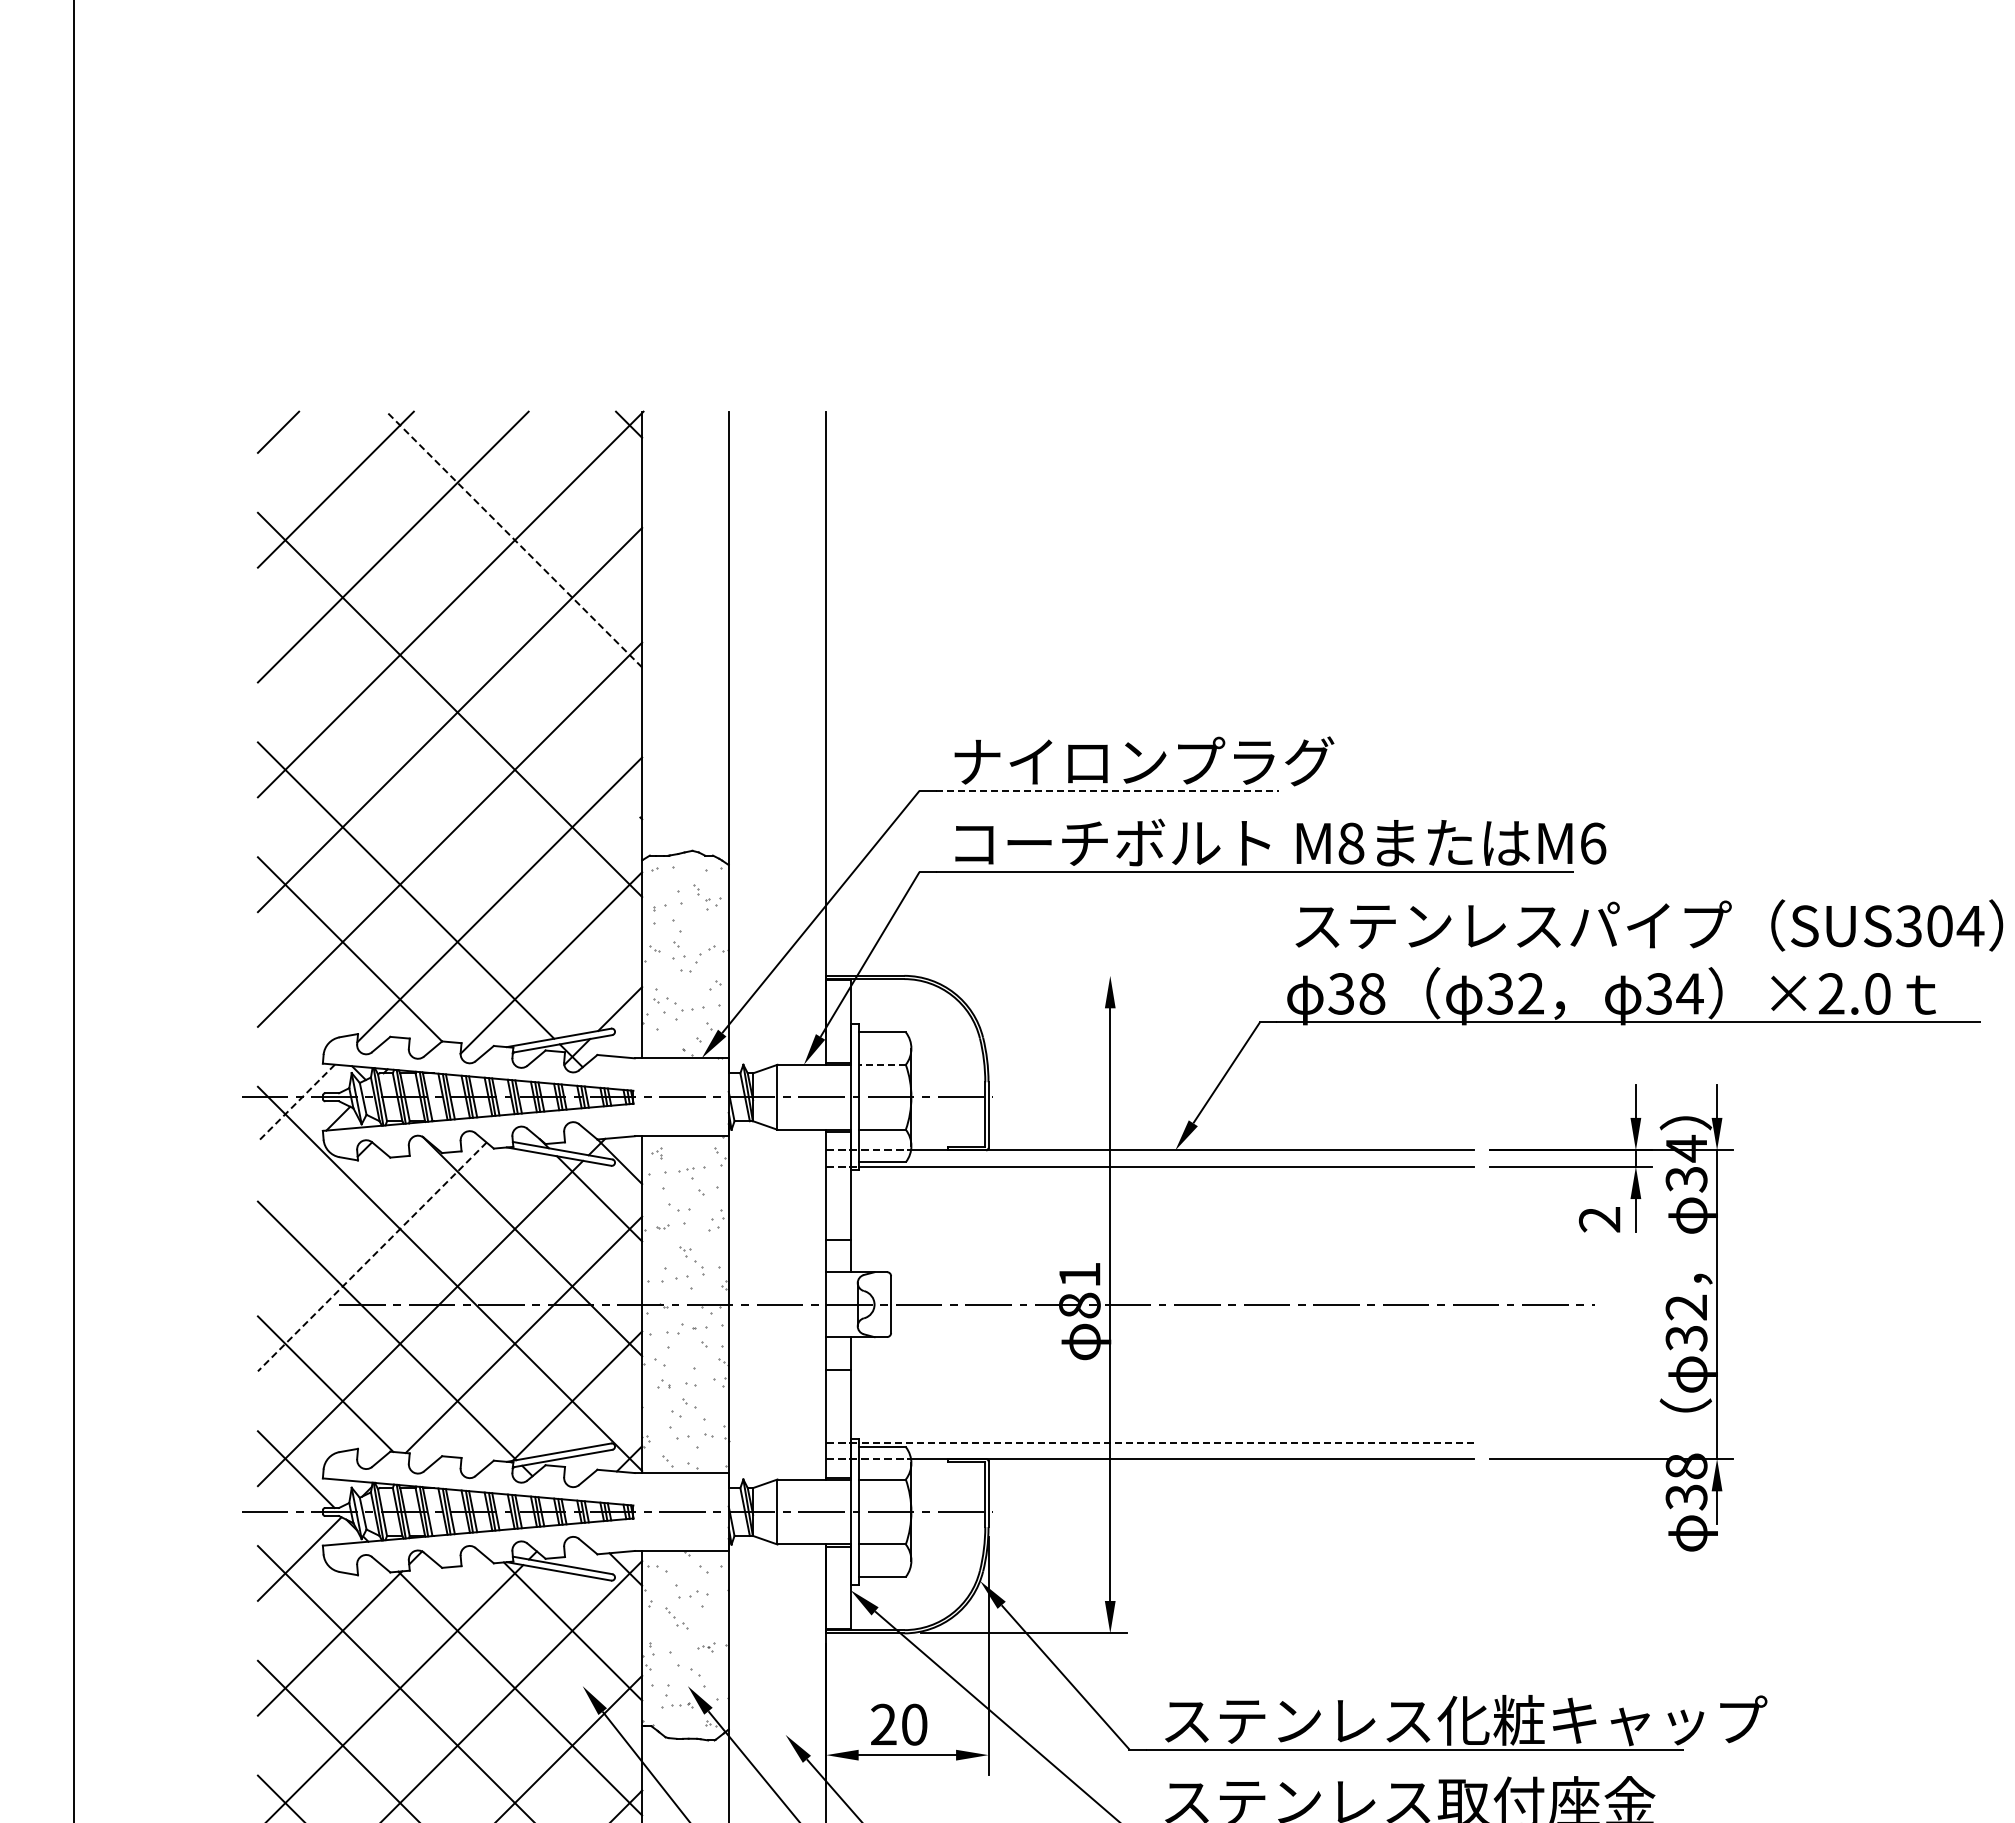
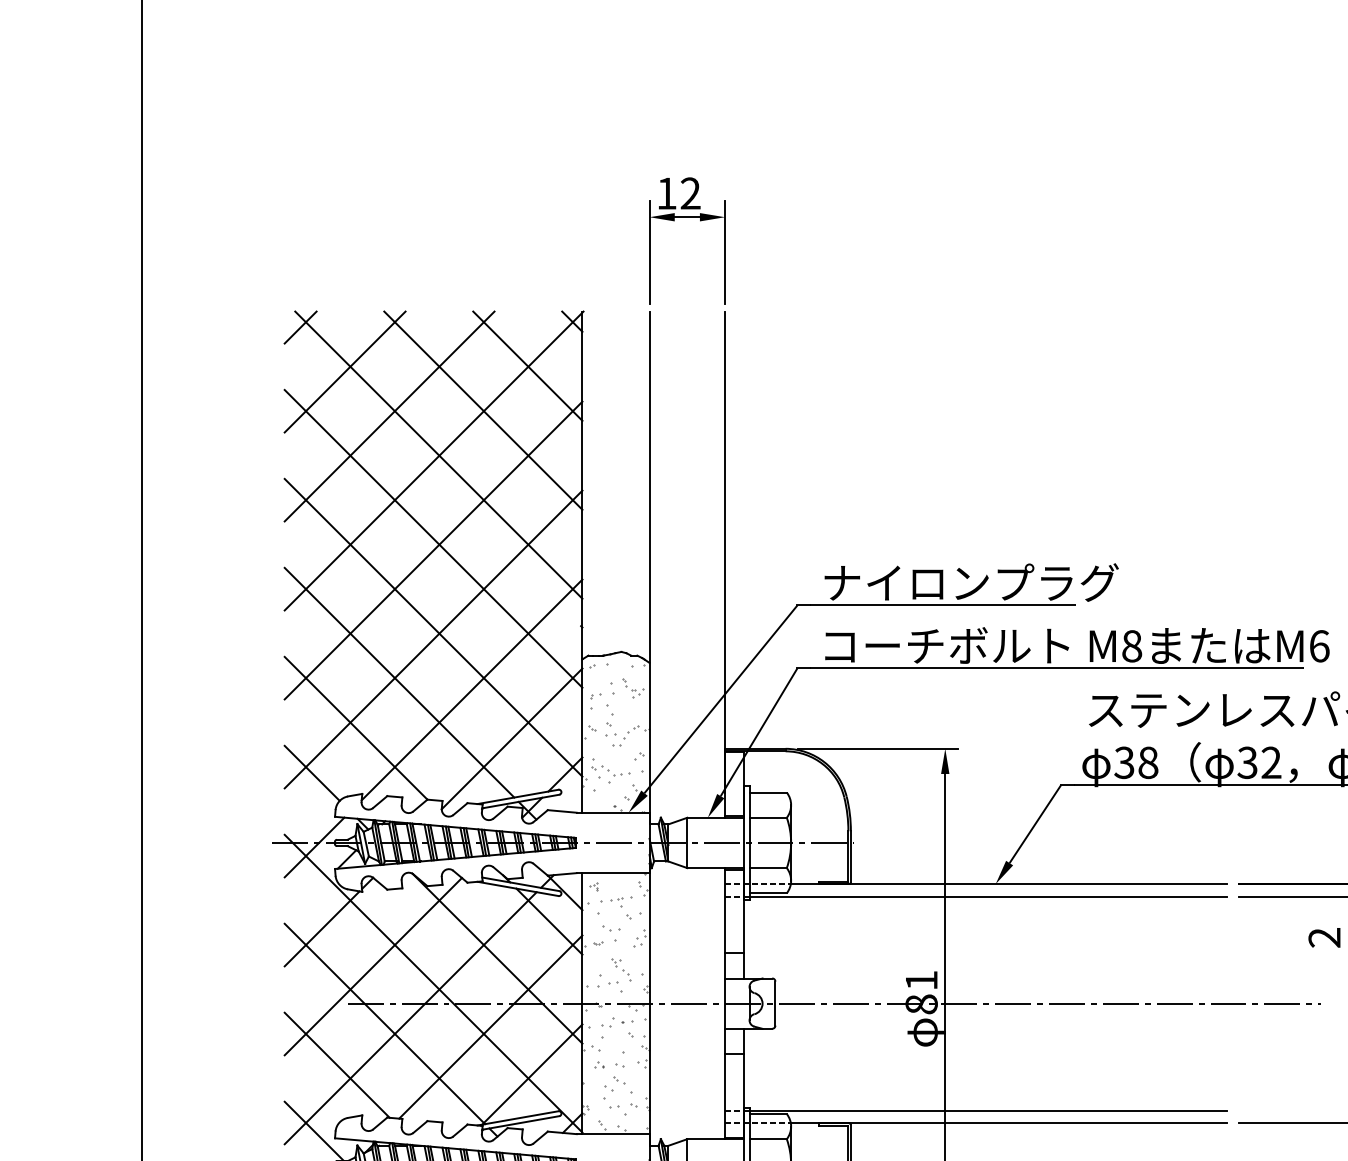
part: (777, 290) -> (687, 217), added
line: (571, 481) -> (527, 365), added
line: (514, 539) -> (483, 410), dashed -> solid
line: (456, 596) -> (438, 454), added
line: (1107, 790) -> (943, 605), dashed -> solid
line: (449, 819) -> (433, 627), added
line: (1023, 975) -> (878, 748), added
line: (292, 1007) -> (311, 773), added
line: (882, 1064) -> (768, 817), dashed -> solid
line: (296, 1103) -> (314, 847), dashed -> solid
line: (305, 1207) -> (321, 928), added
line: (372, 1256) -> (373, 966), dashed -> solid
line: (1165, 1442) -> (988, 1110), dashed -> solid

